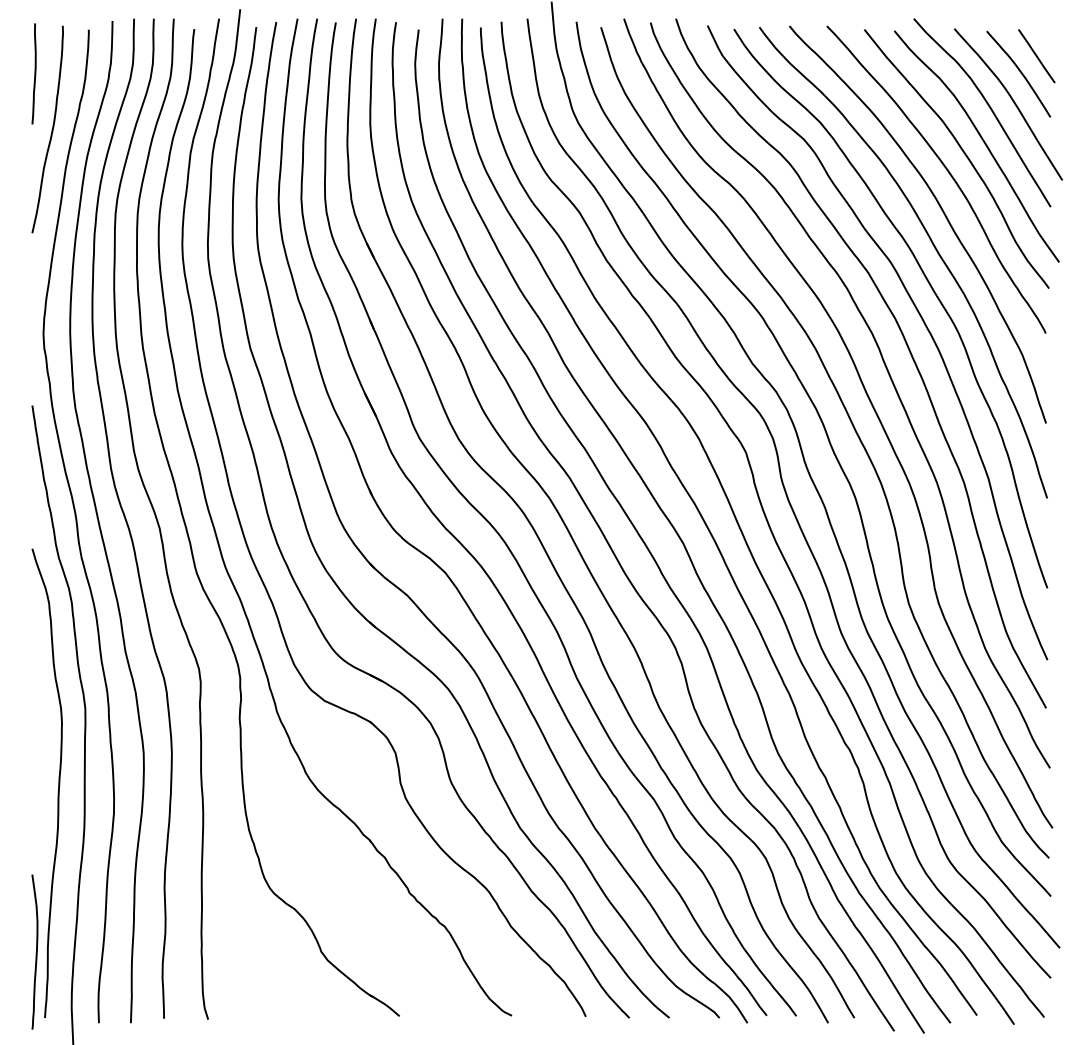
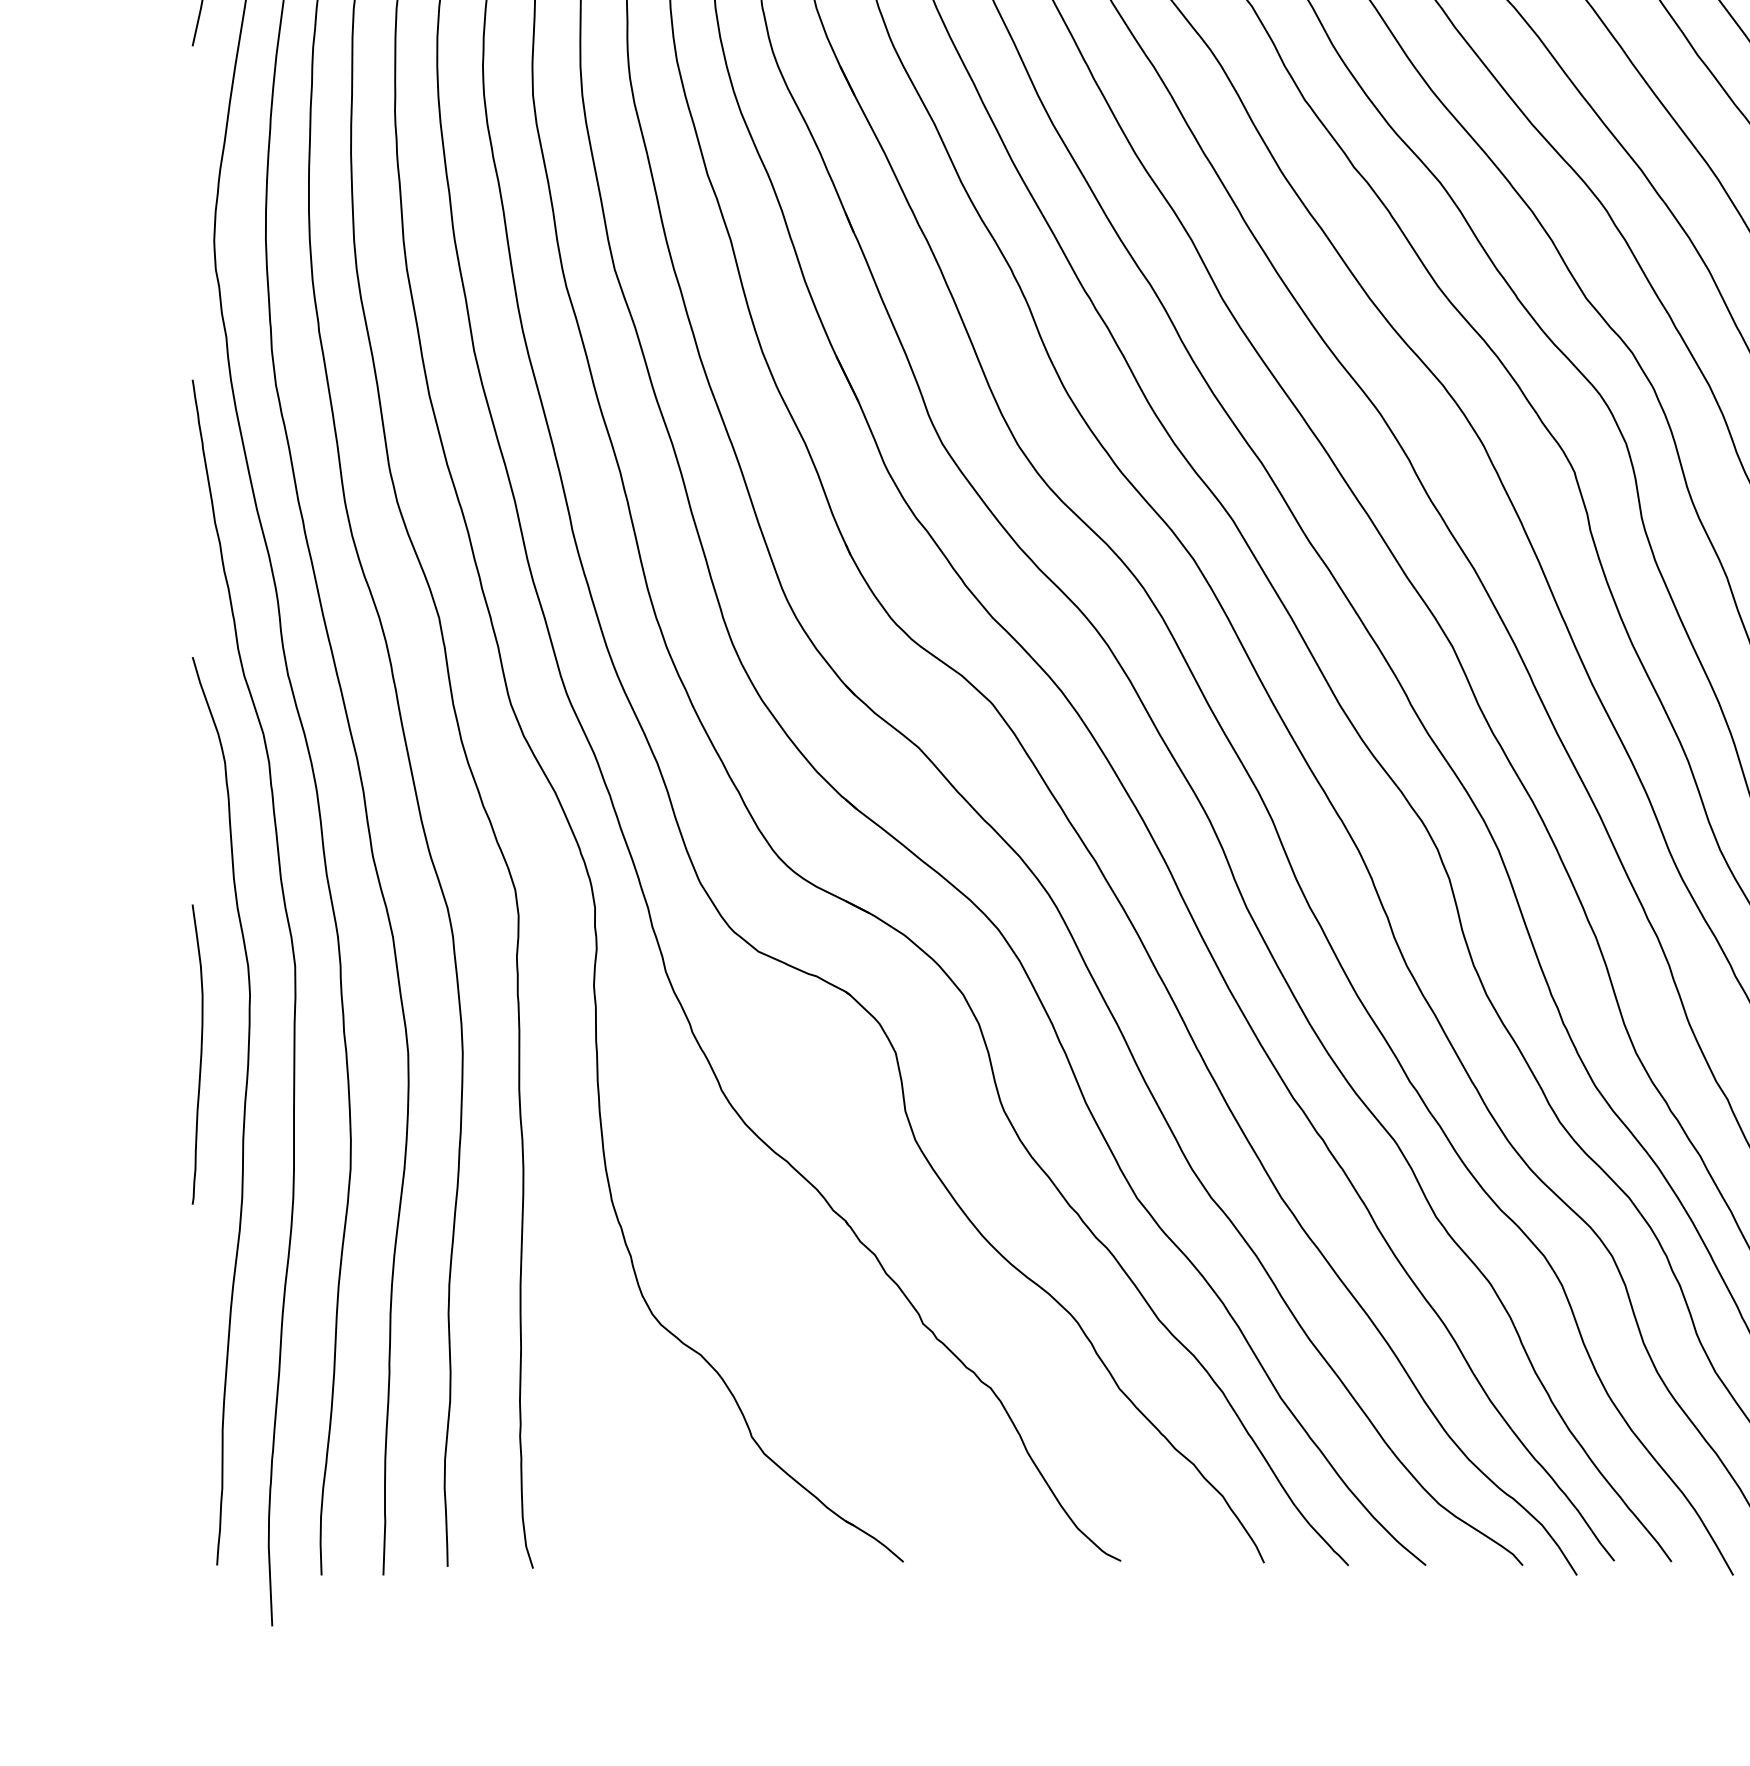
curve: (35, 952) -> (198, 1055), moved

